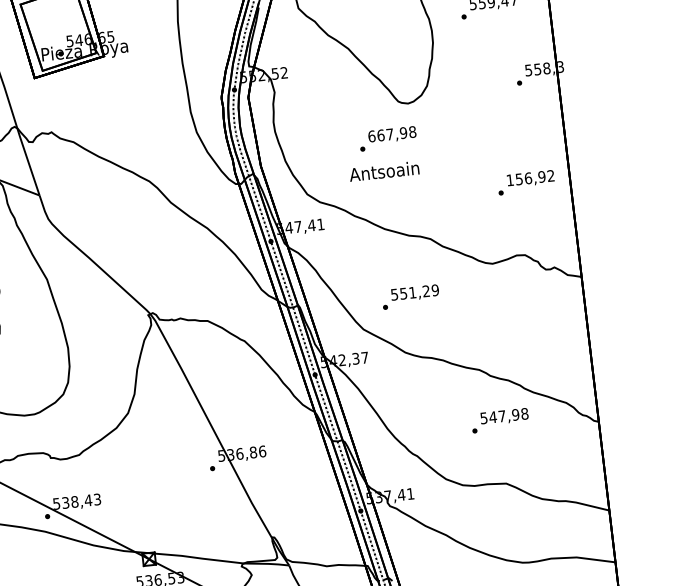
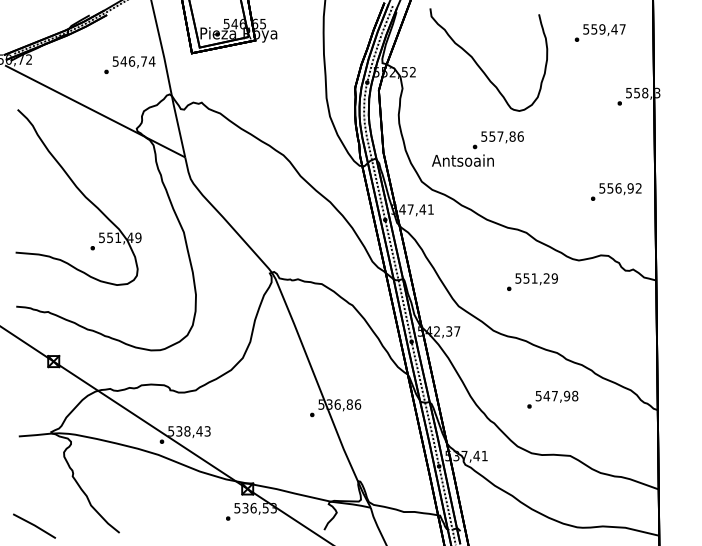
text: (392, 134) -> (502, 136), 667,98 -> 557,86
text: (383, 171) -> (462, 160), moved
text: (510, 180) -> (602, 188), 156,92 -> 556,92
text: (410, 296) -> (532, 281), moved
text: (499, 420) -> (552, 399), moved

